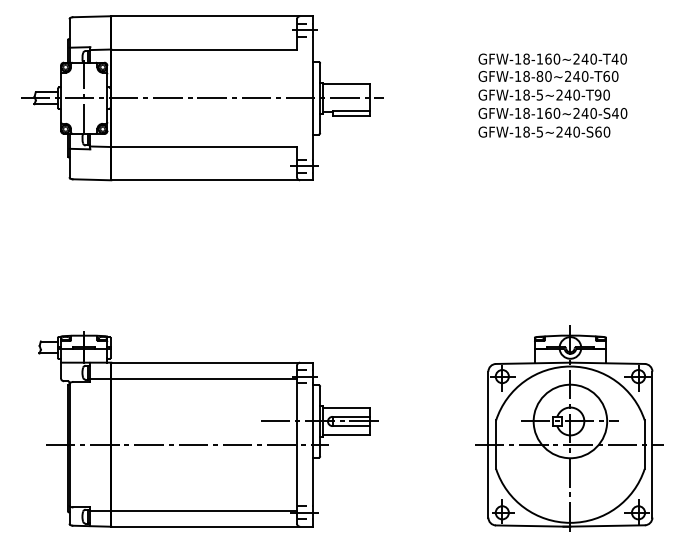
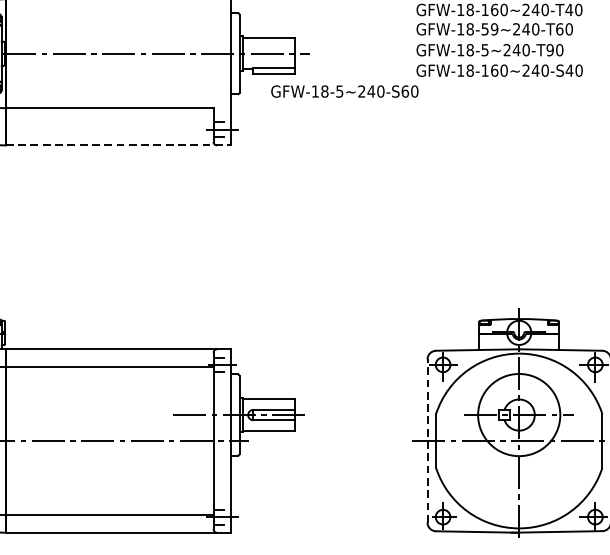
text: (543, 76) -> (489, 29), GFW-18-80~240-T60 -> GFW-18-59~240-T60
text: (544, 131) -> (344, 90), moved
line: (211, 180) -> (117, 145), solid -> dashed
line: (488, 444) -> (427, 440), solid -> dashed

